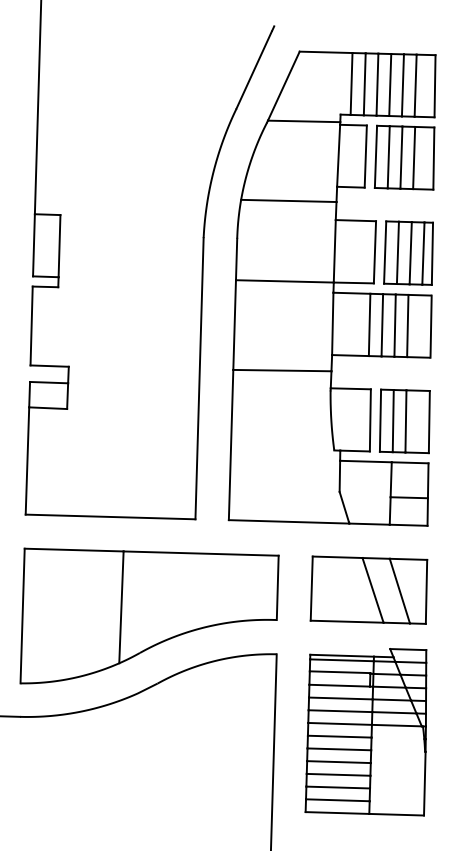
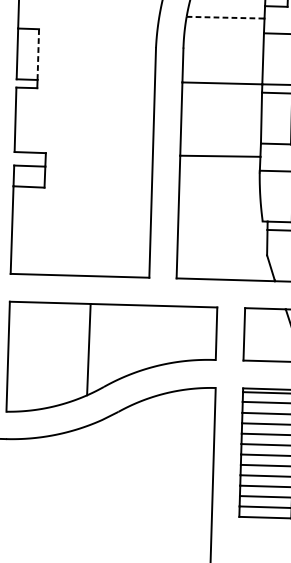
line: (288, 200) -> (225, 17), solid -> dashed
line: (59, 246) -> (38, 54), solid -> dashed

